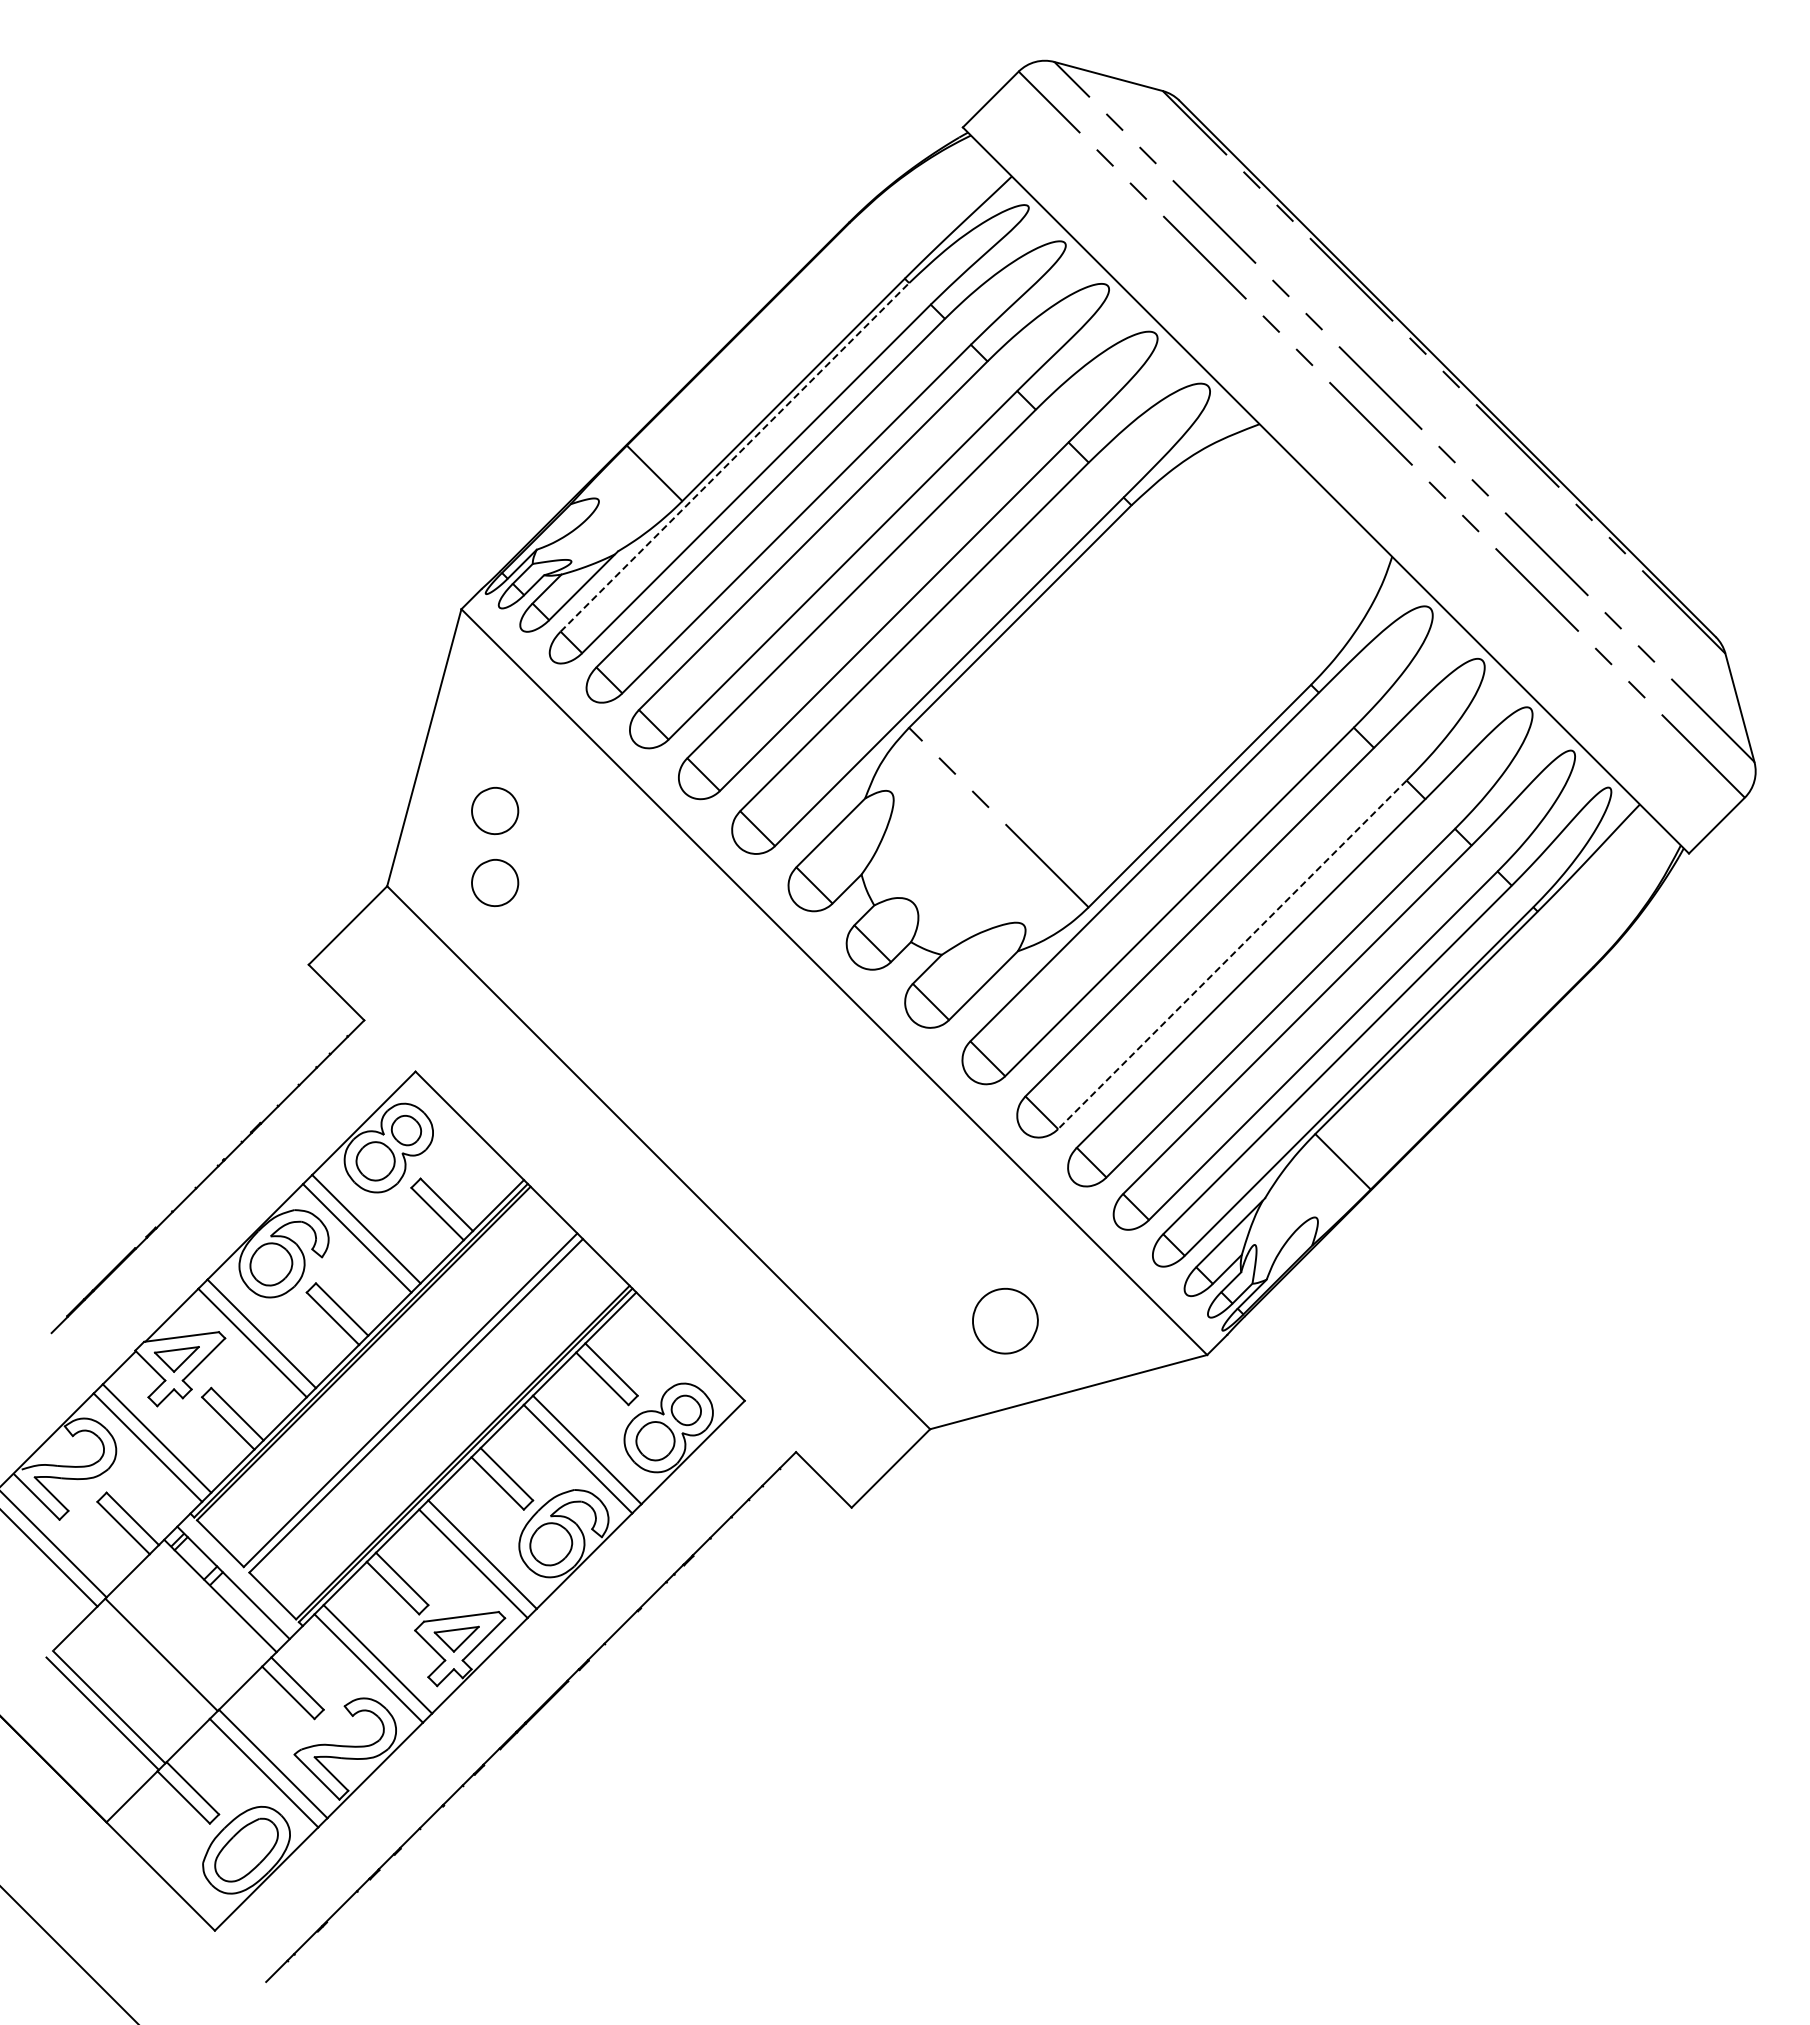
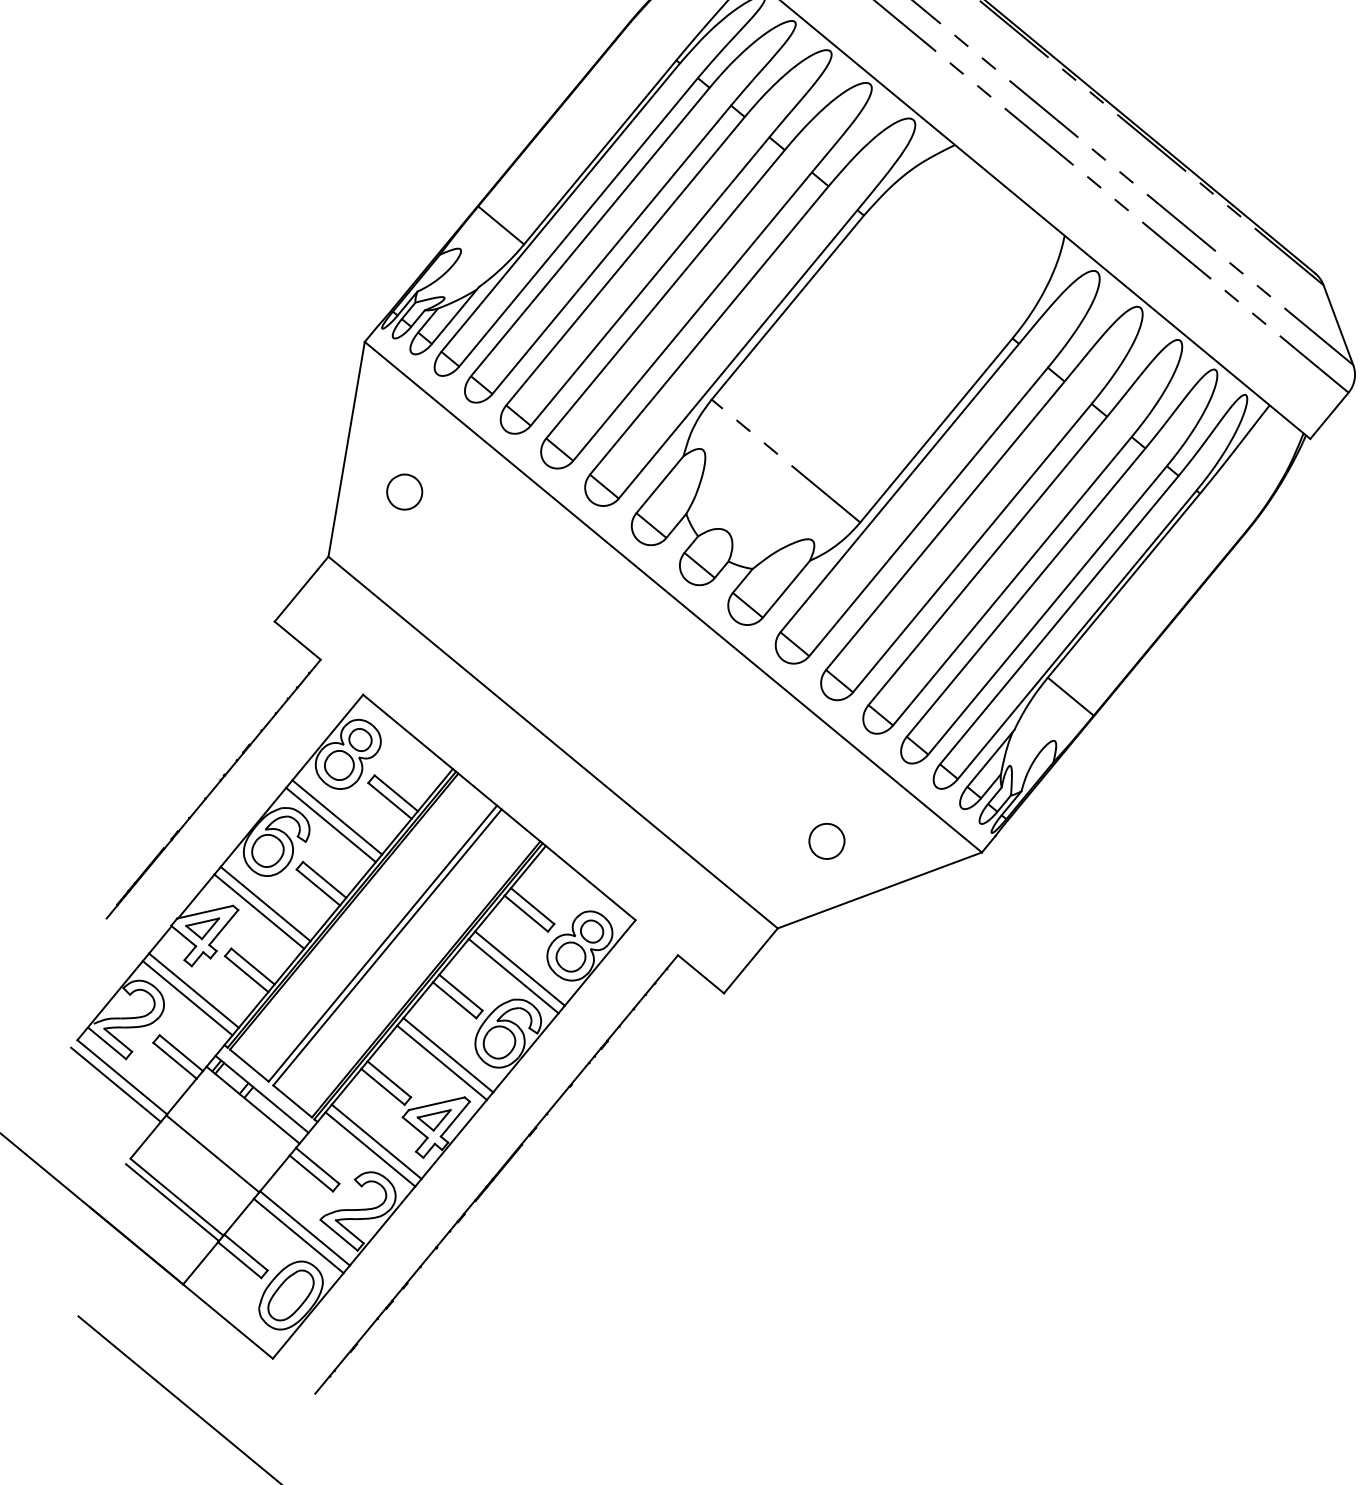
line: (735, 457) -> (561, 207), dashed -> solid
part: (495, 883) -> (410, 546), removed
line: (1232, 955) -> (972, 548), dashed -> solid
part: (1005, 1321) -> (827, 841), size x0.71

